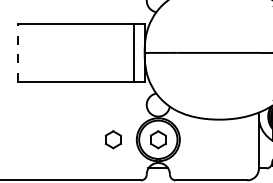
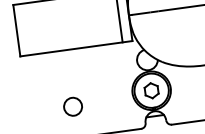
line: (18, 52) -> (16, 30), dashed -> solid
part: (113, 139) -> (111, 95), removed
circle: (68, 145) -> (72, 106), added

